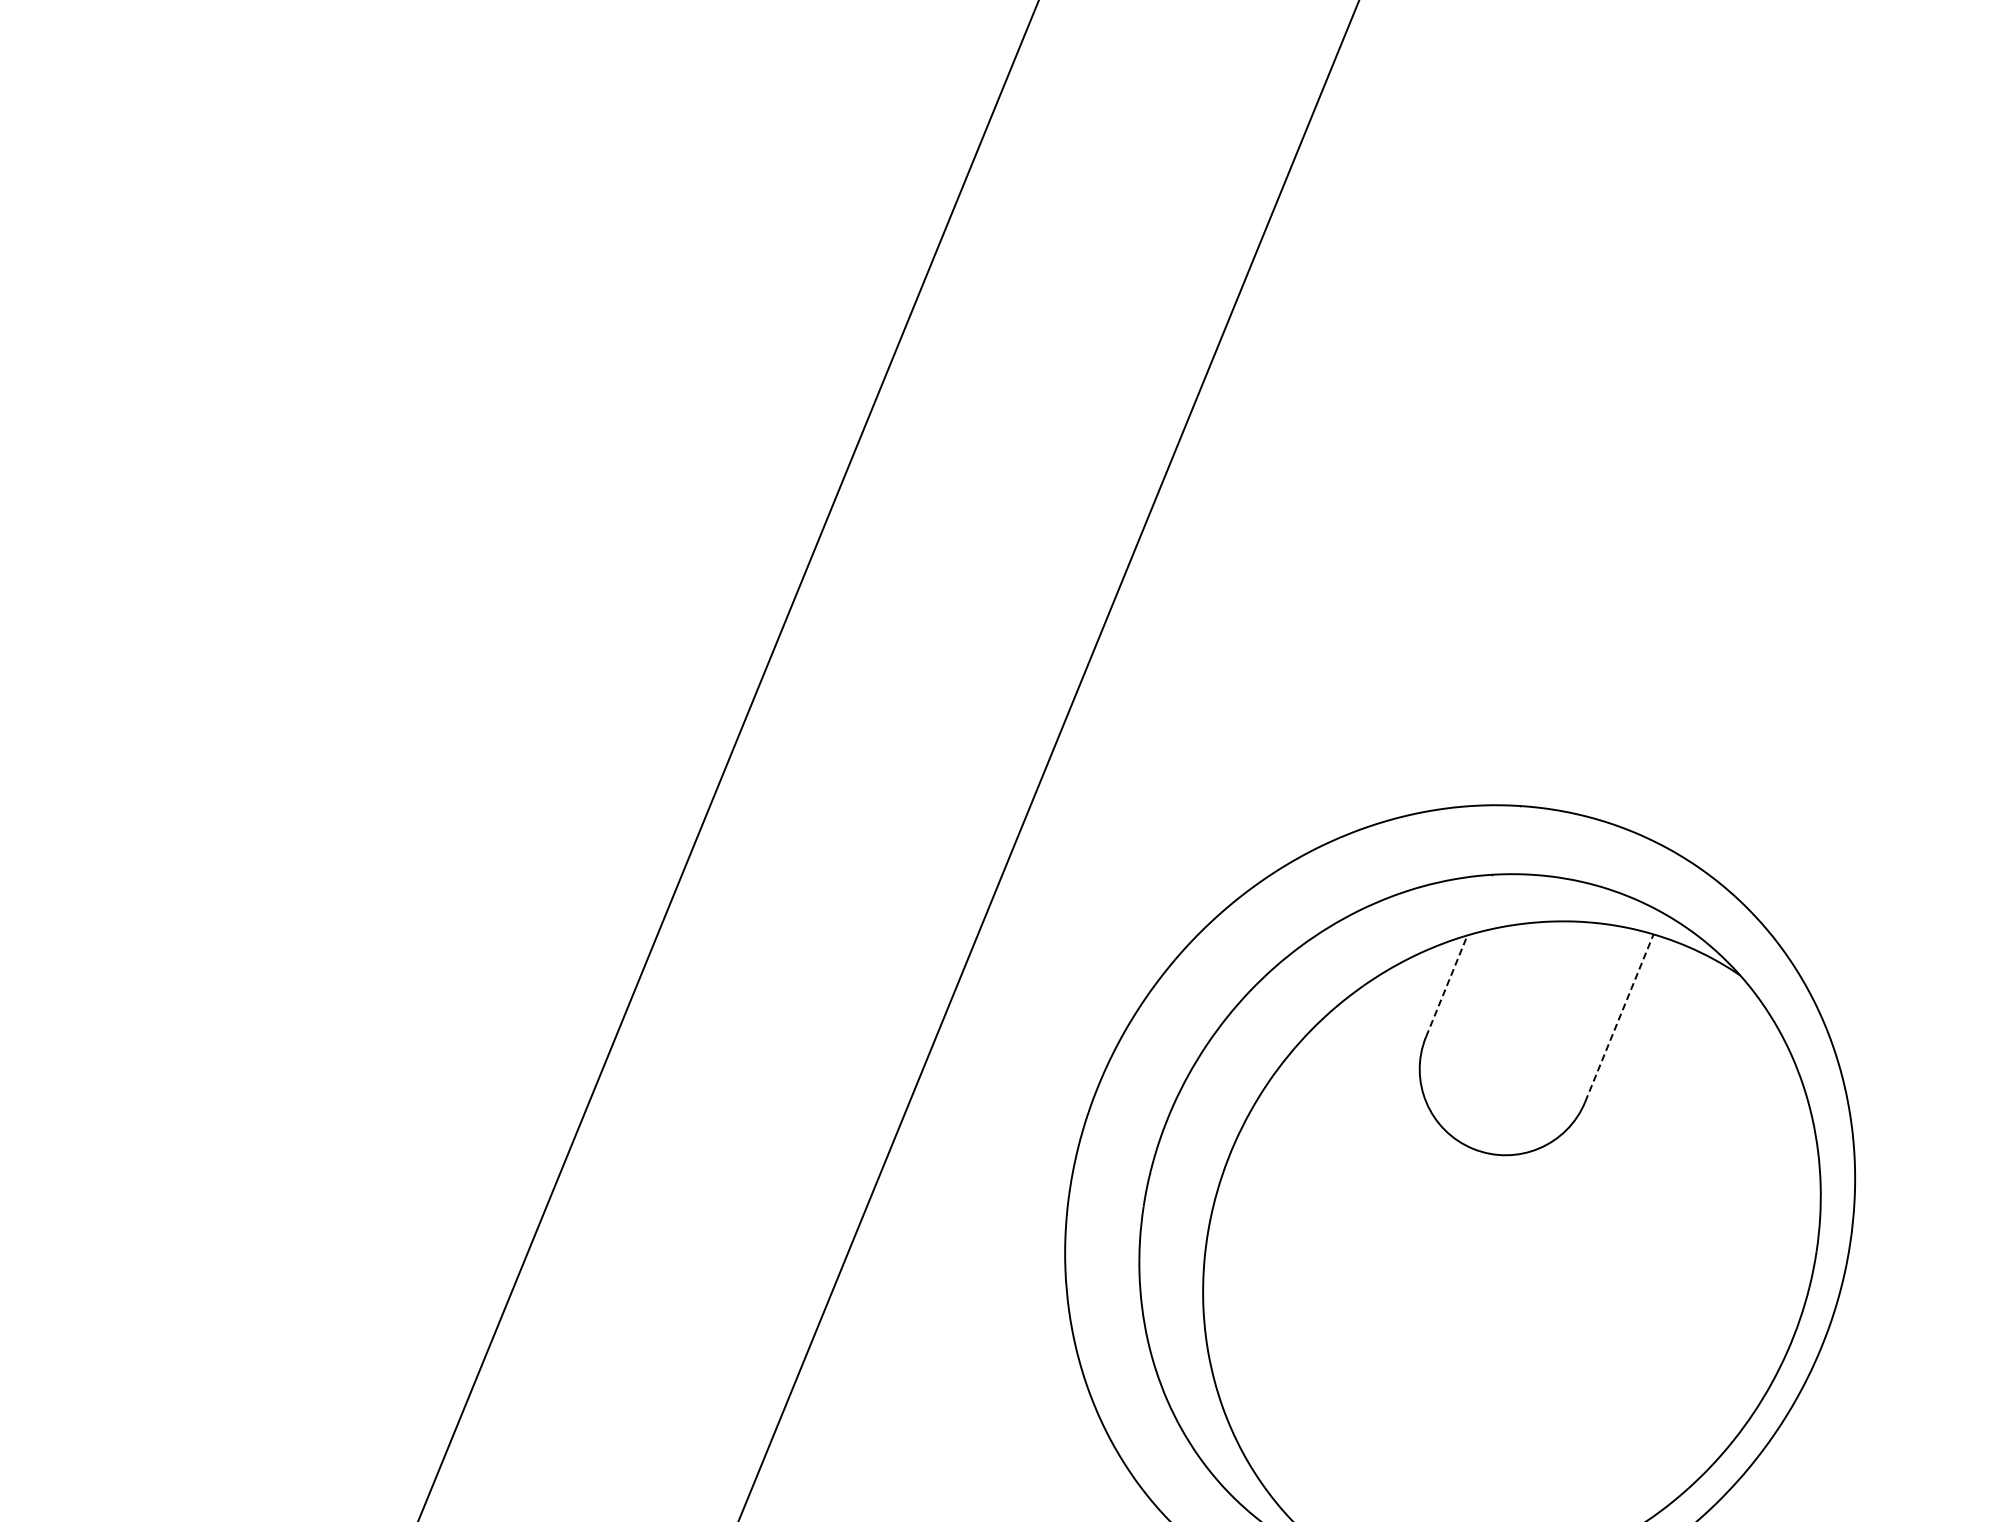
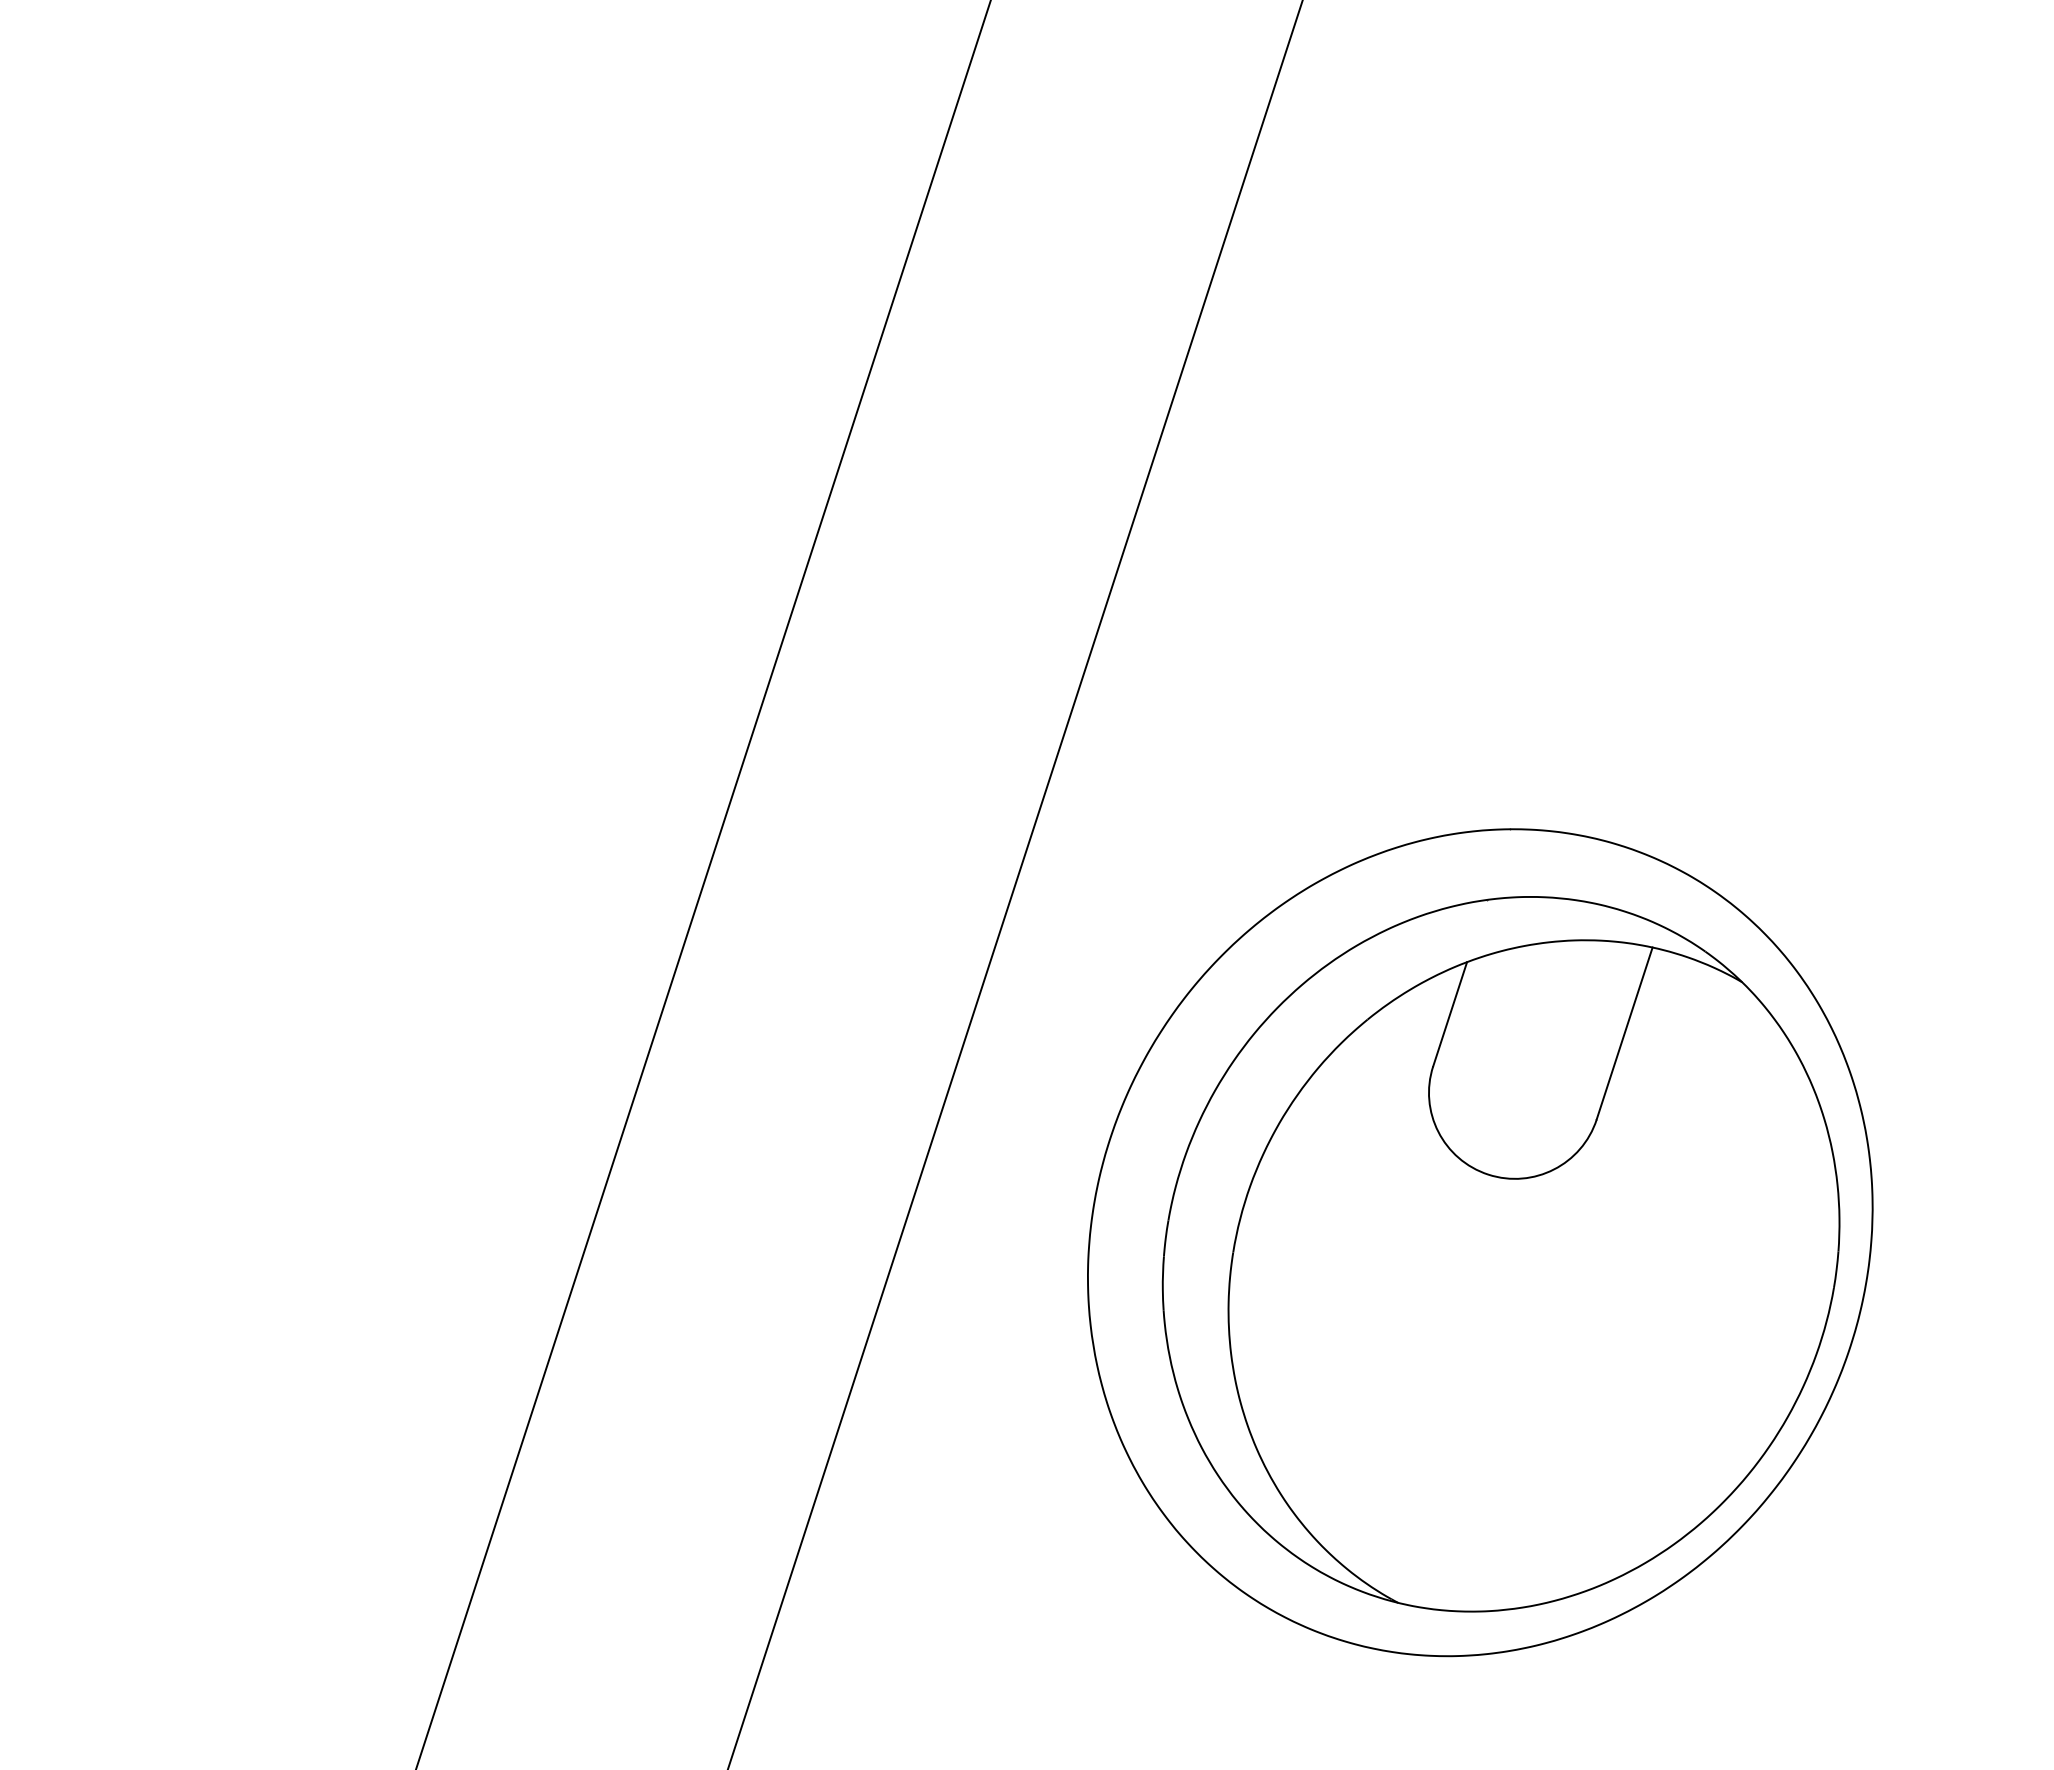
line: (1447, 986) -> (1450, 1014), dashed -> solid
line: (1619, 1018) -> (1624, 1033), dashed -> solid

